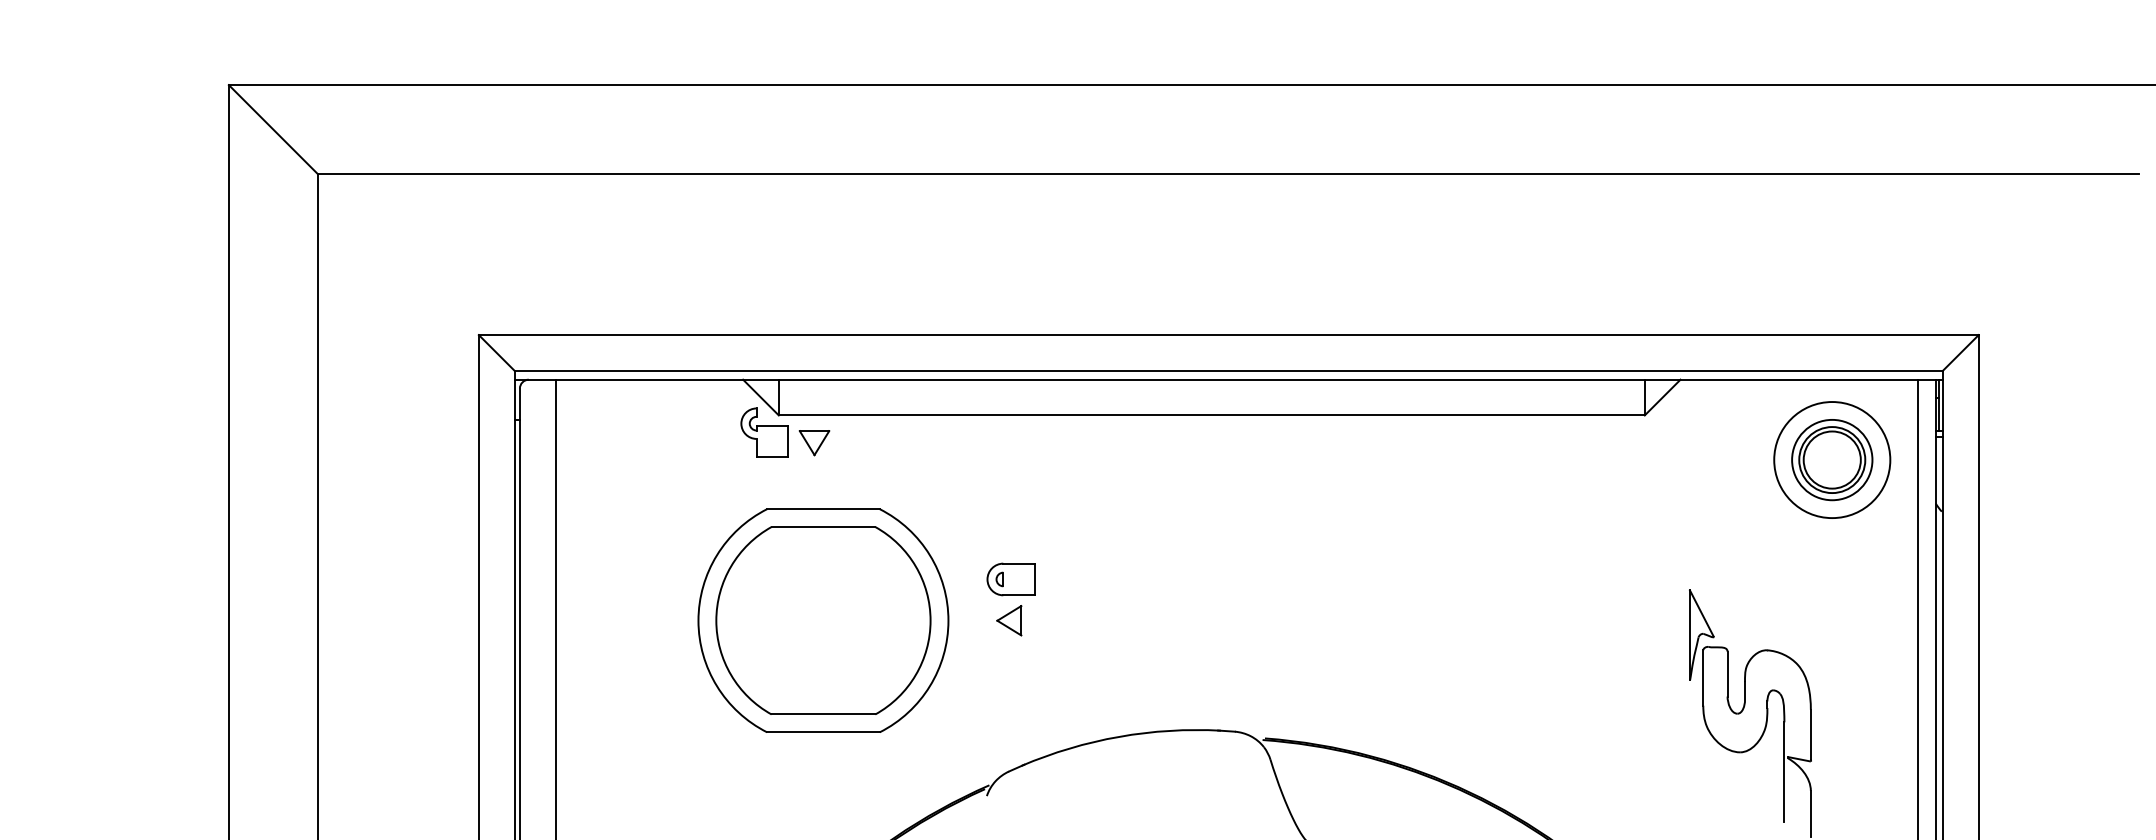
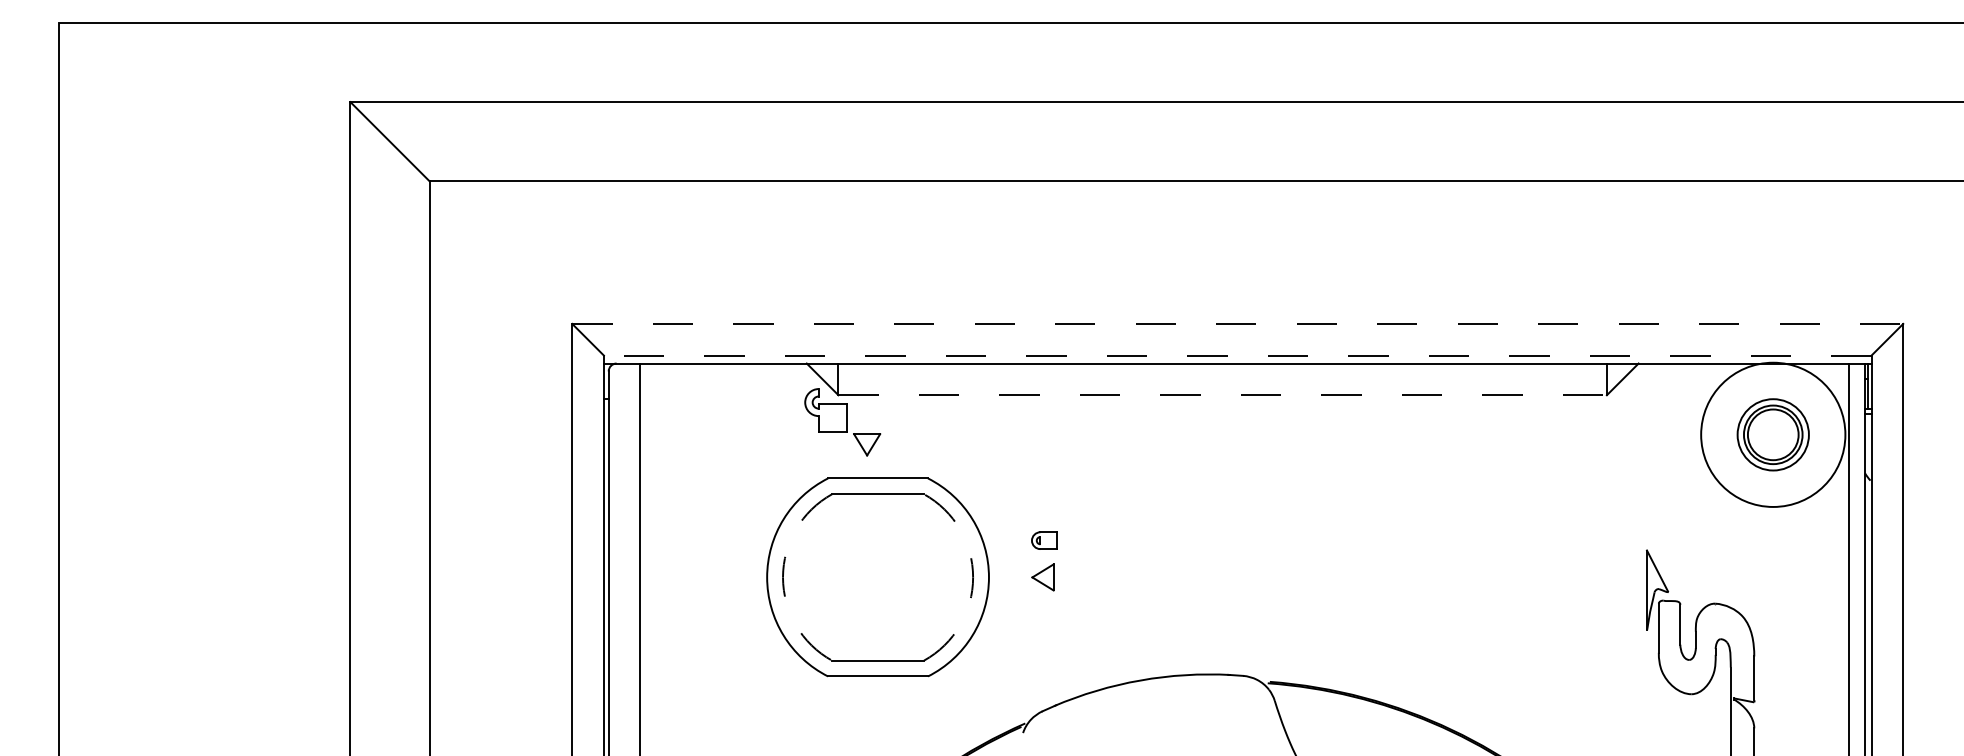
line: (1229, 334) -> (1238, 323), solid -> dashed
line: (1228, 370) -> (1237, 355), solid -> dashed
line: (1212, 415) -> (1223, 395), solid -> dashed
part: (814, 442) -> (867, 444), moved
circle: (1831, 459) -> (1772, 434), size x1.4
part: (1011, 579) -> (1044, 540), size x0.6
arc: (716, 620) -> (783, 577), solid -> dashed
arc: (931, 620) -> (973, 577), solid -> dashed

